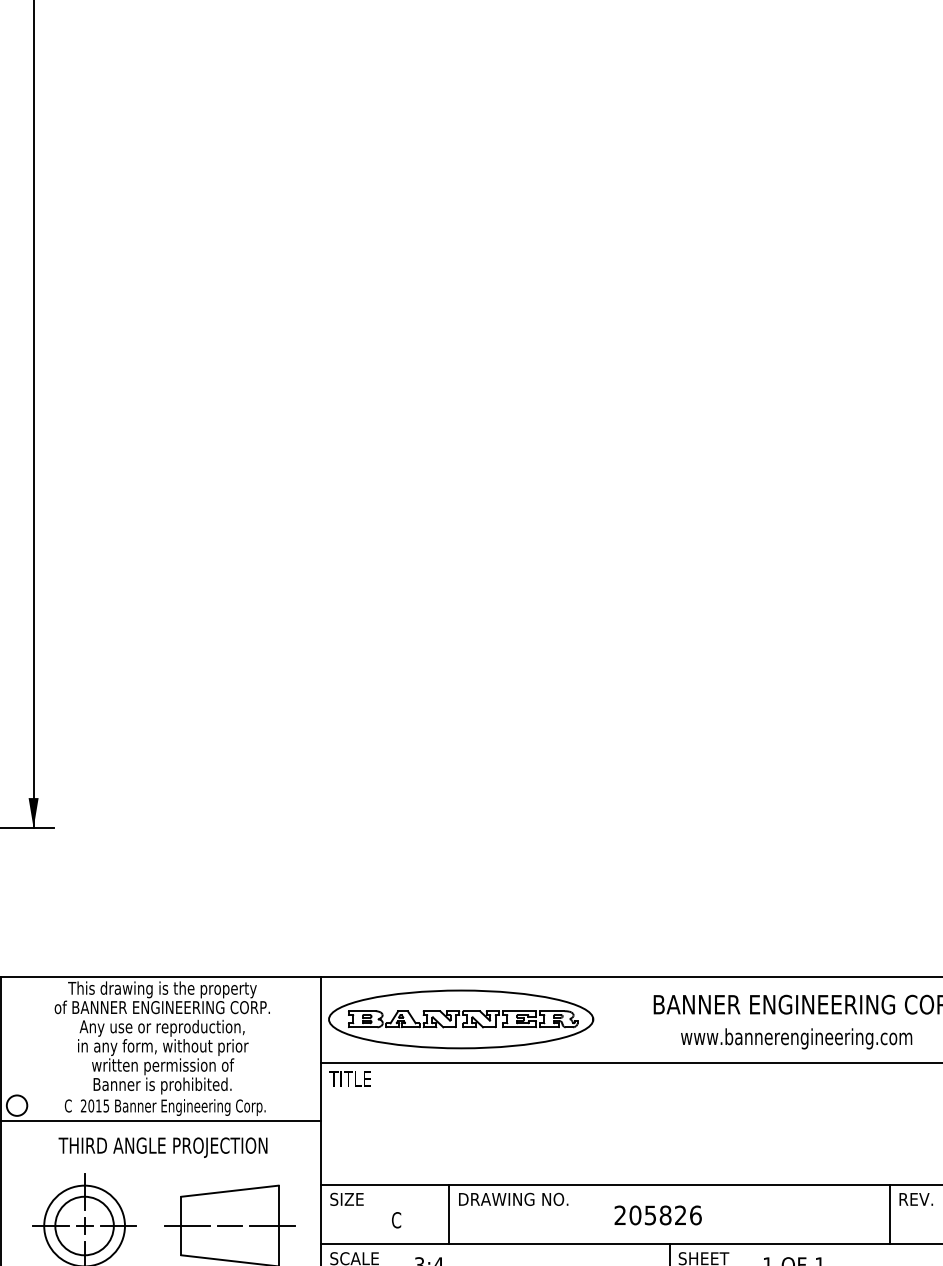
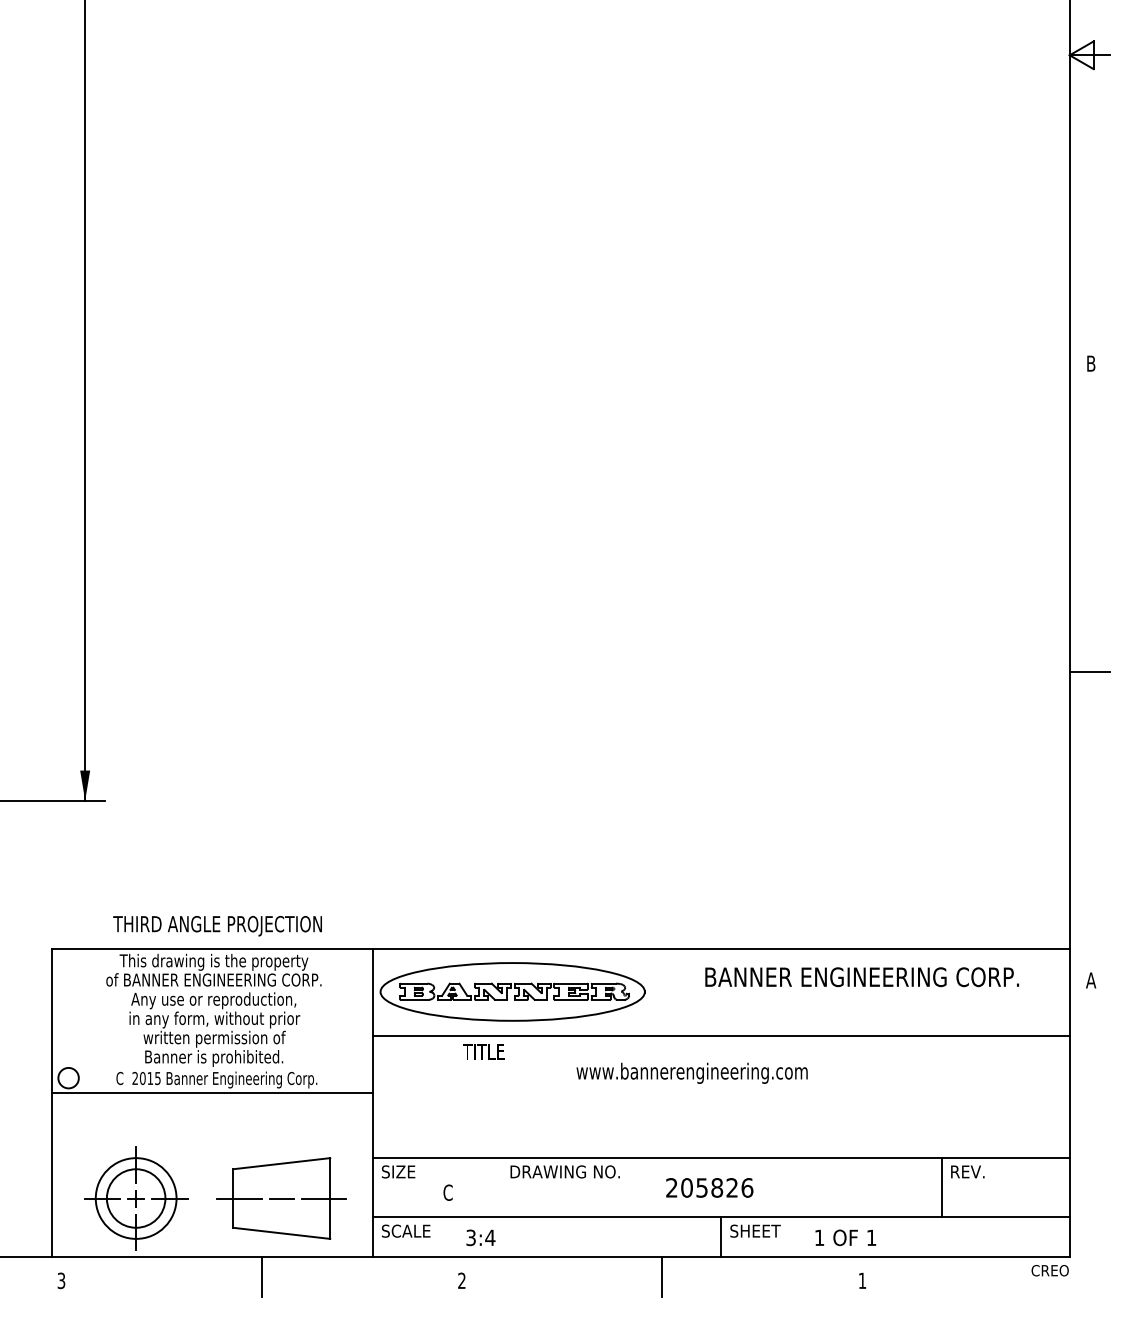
text: (795, 1038) -> (691, 1072), moved
text: (349, 1079) -> (483, 1051), moved
text: (162, 1148) -> (217, 926), moved
line: (448, 1214) -> (500, 1186), removed

